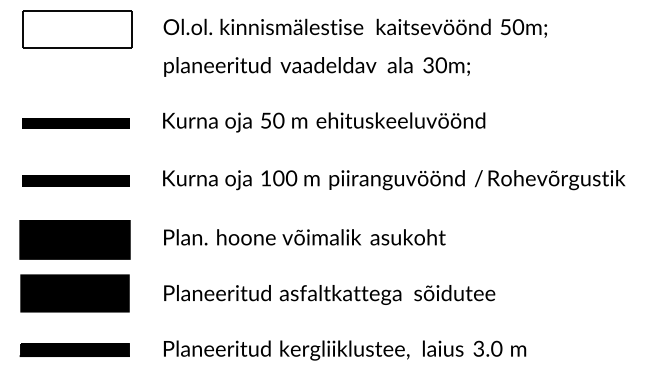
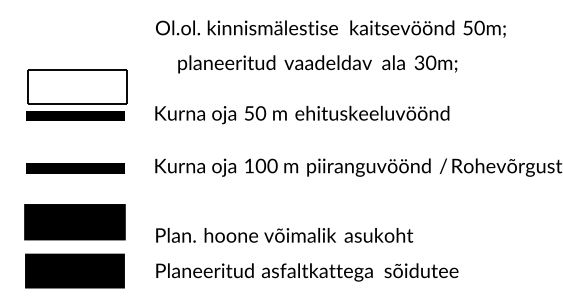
part: (77, 29) -> (77, 86), moved
text: (316, 66) -> (317, 63), moved
text: (304, 237) -> (284, 235), moved

